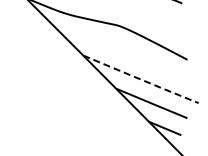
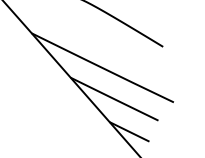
line: (141, 79) -> (103, 68), dashed -> solid

